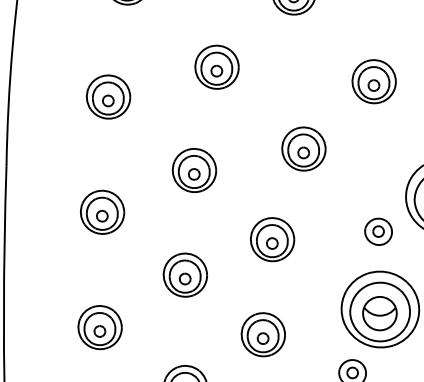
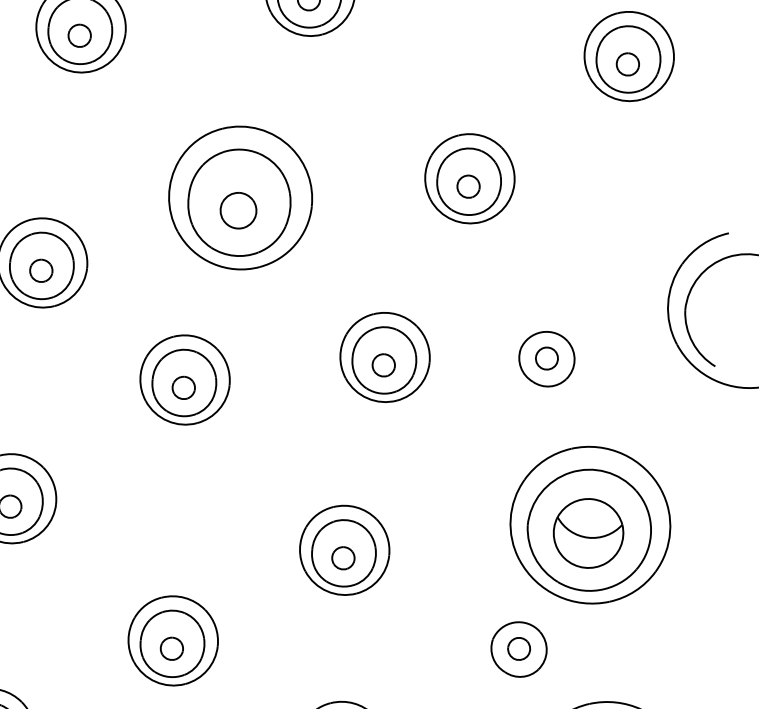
part: (194, 170) -> (240, 197), size x1.6
part: (378, 231) -> (546, 358), moved
part: (184, 274) -> (183, 378), moved

